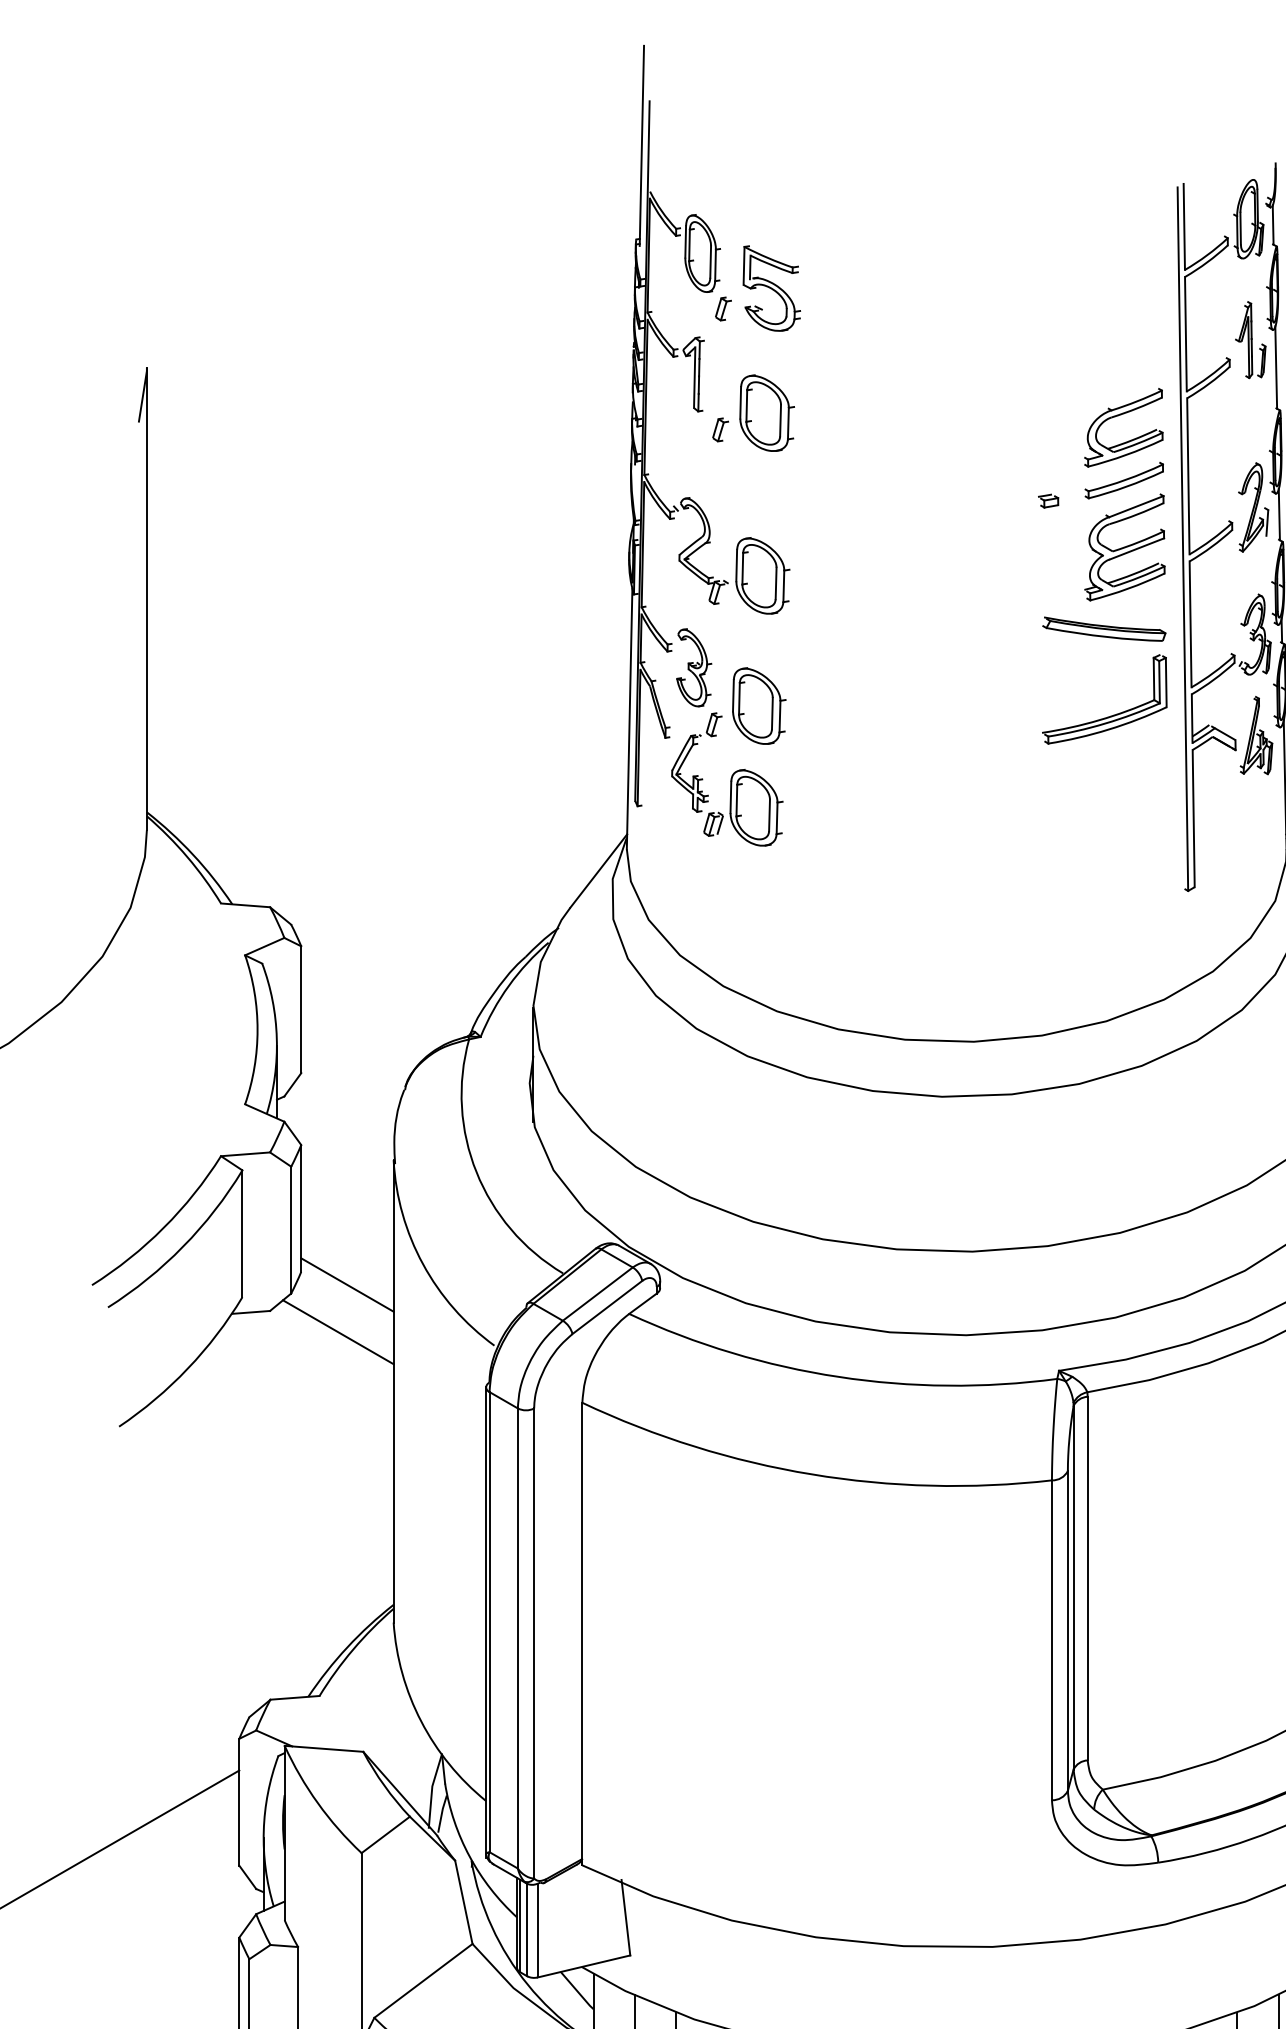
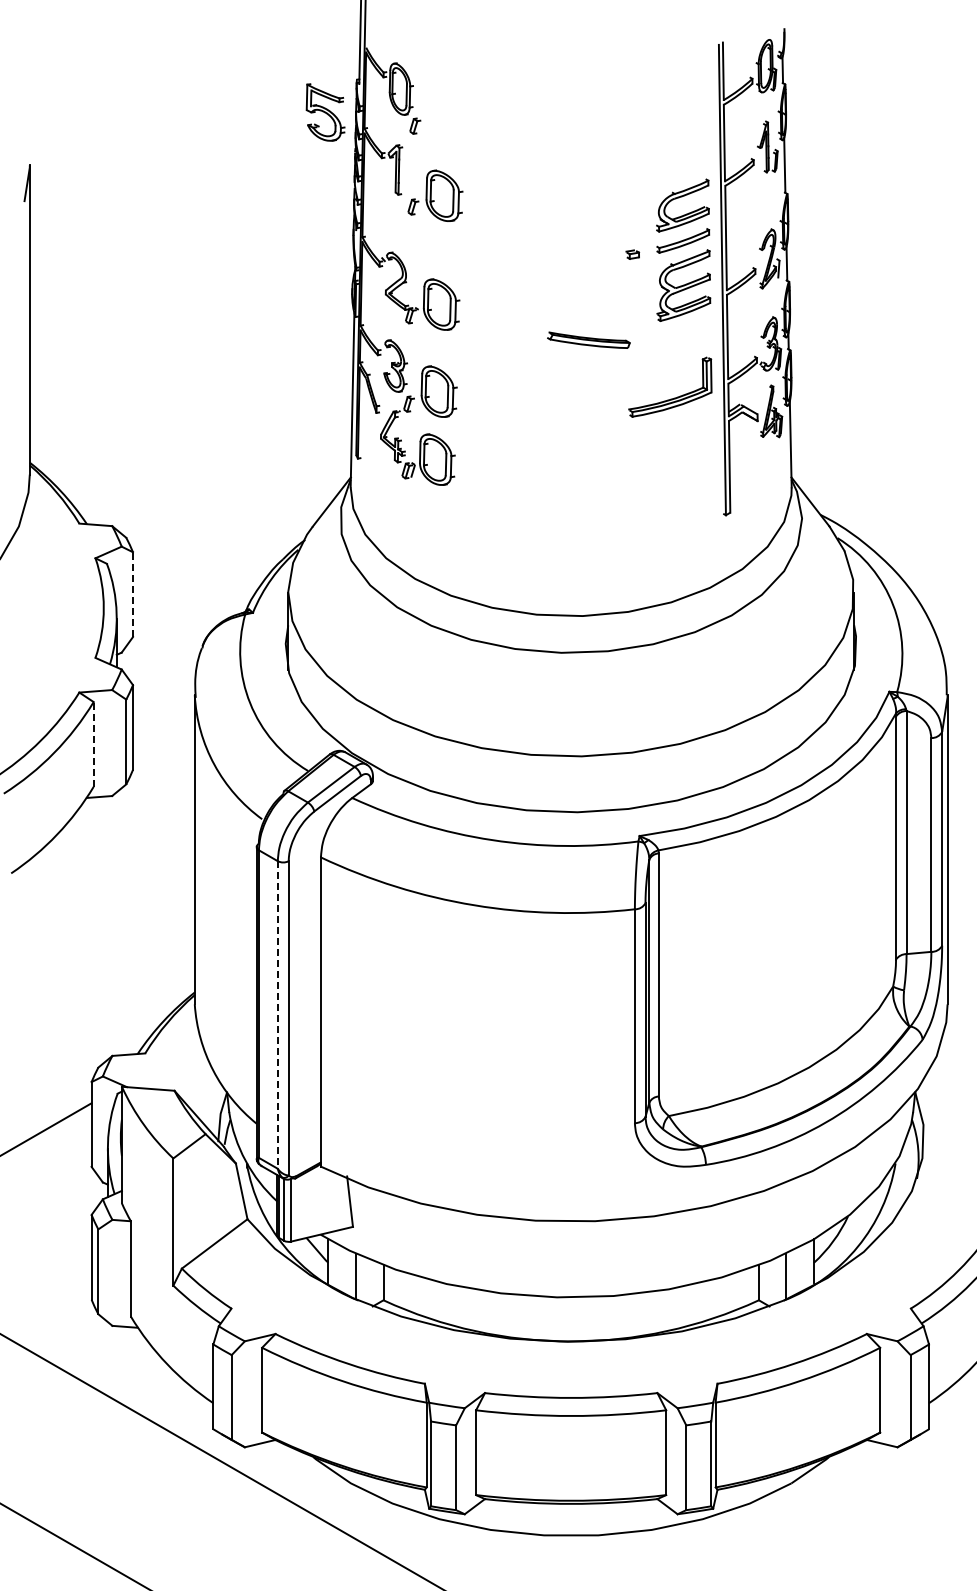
part: (771, 288) -> (325, 112), moved
part: (1103, 628) -> (588, 339), moved
line: (301, 1009) -> (133, 594), solid -> dashed
line: (242, 1232) -> (93, 743), solid -> dashed
line: (346, 1284) -> (163, 778), removed
line: (337, 1331) -> (157, 809), removed
line: (517, 1637) -> (277, 1014), solid -> dashed

